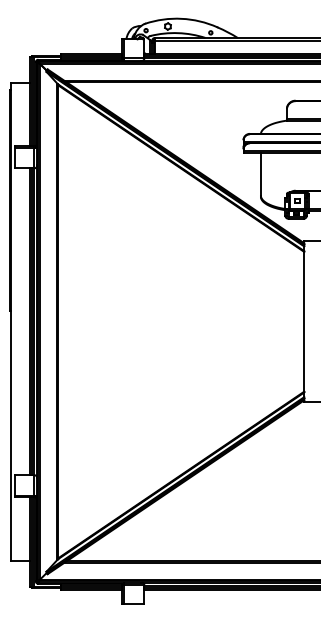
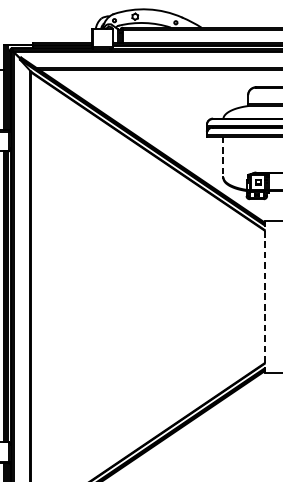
line: (260, 174) -> (223, 157), solid -> dashed
line: (304, 321) -> (264, 296), solid -> dashed

